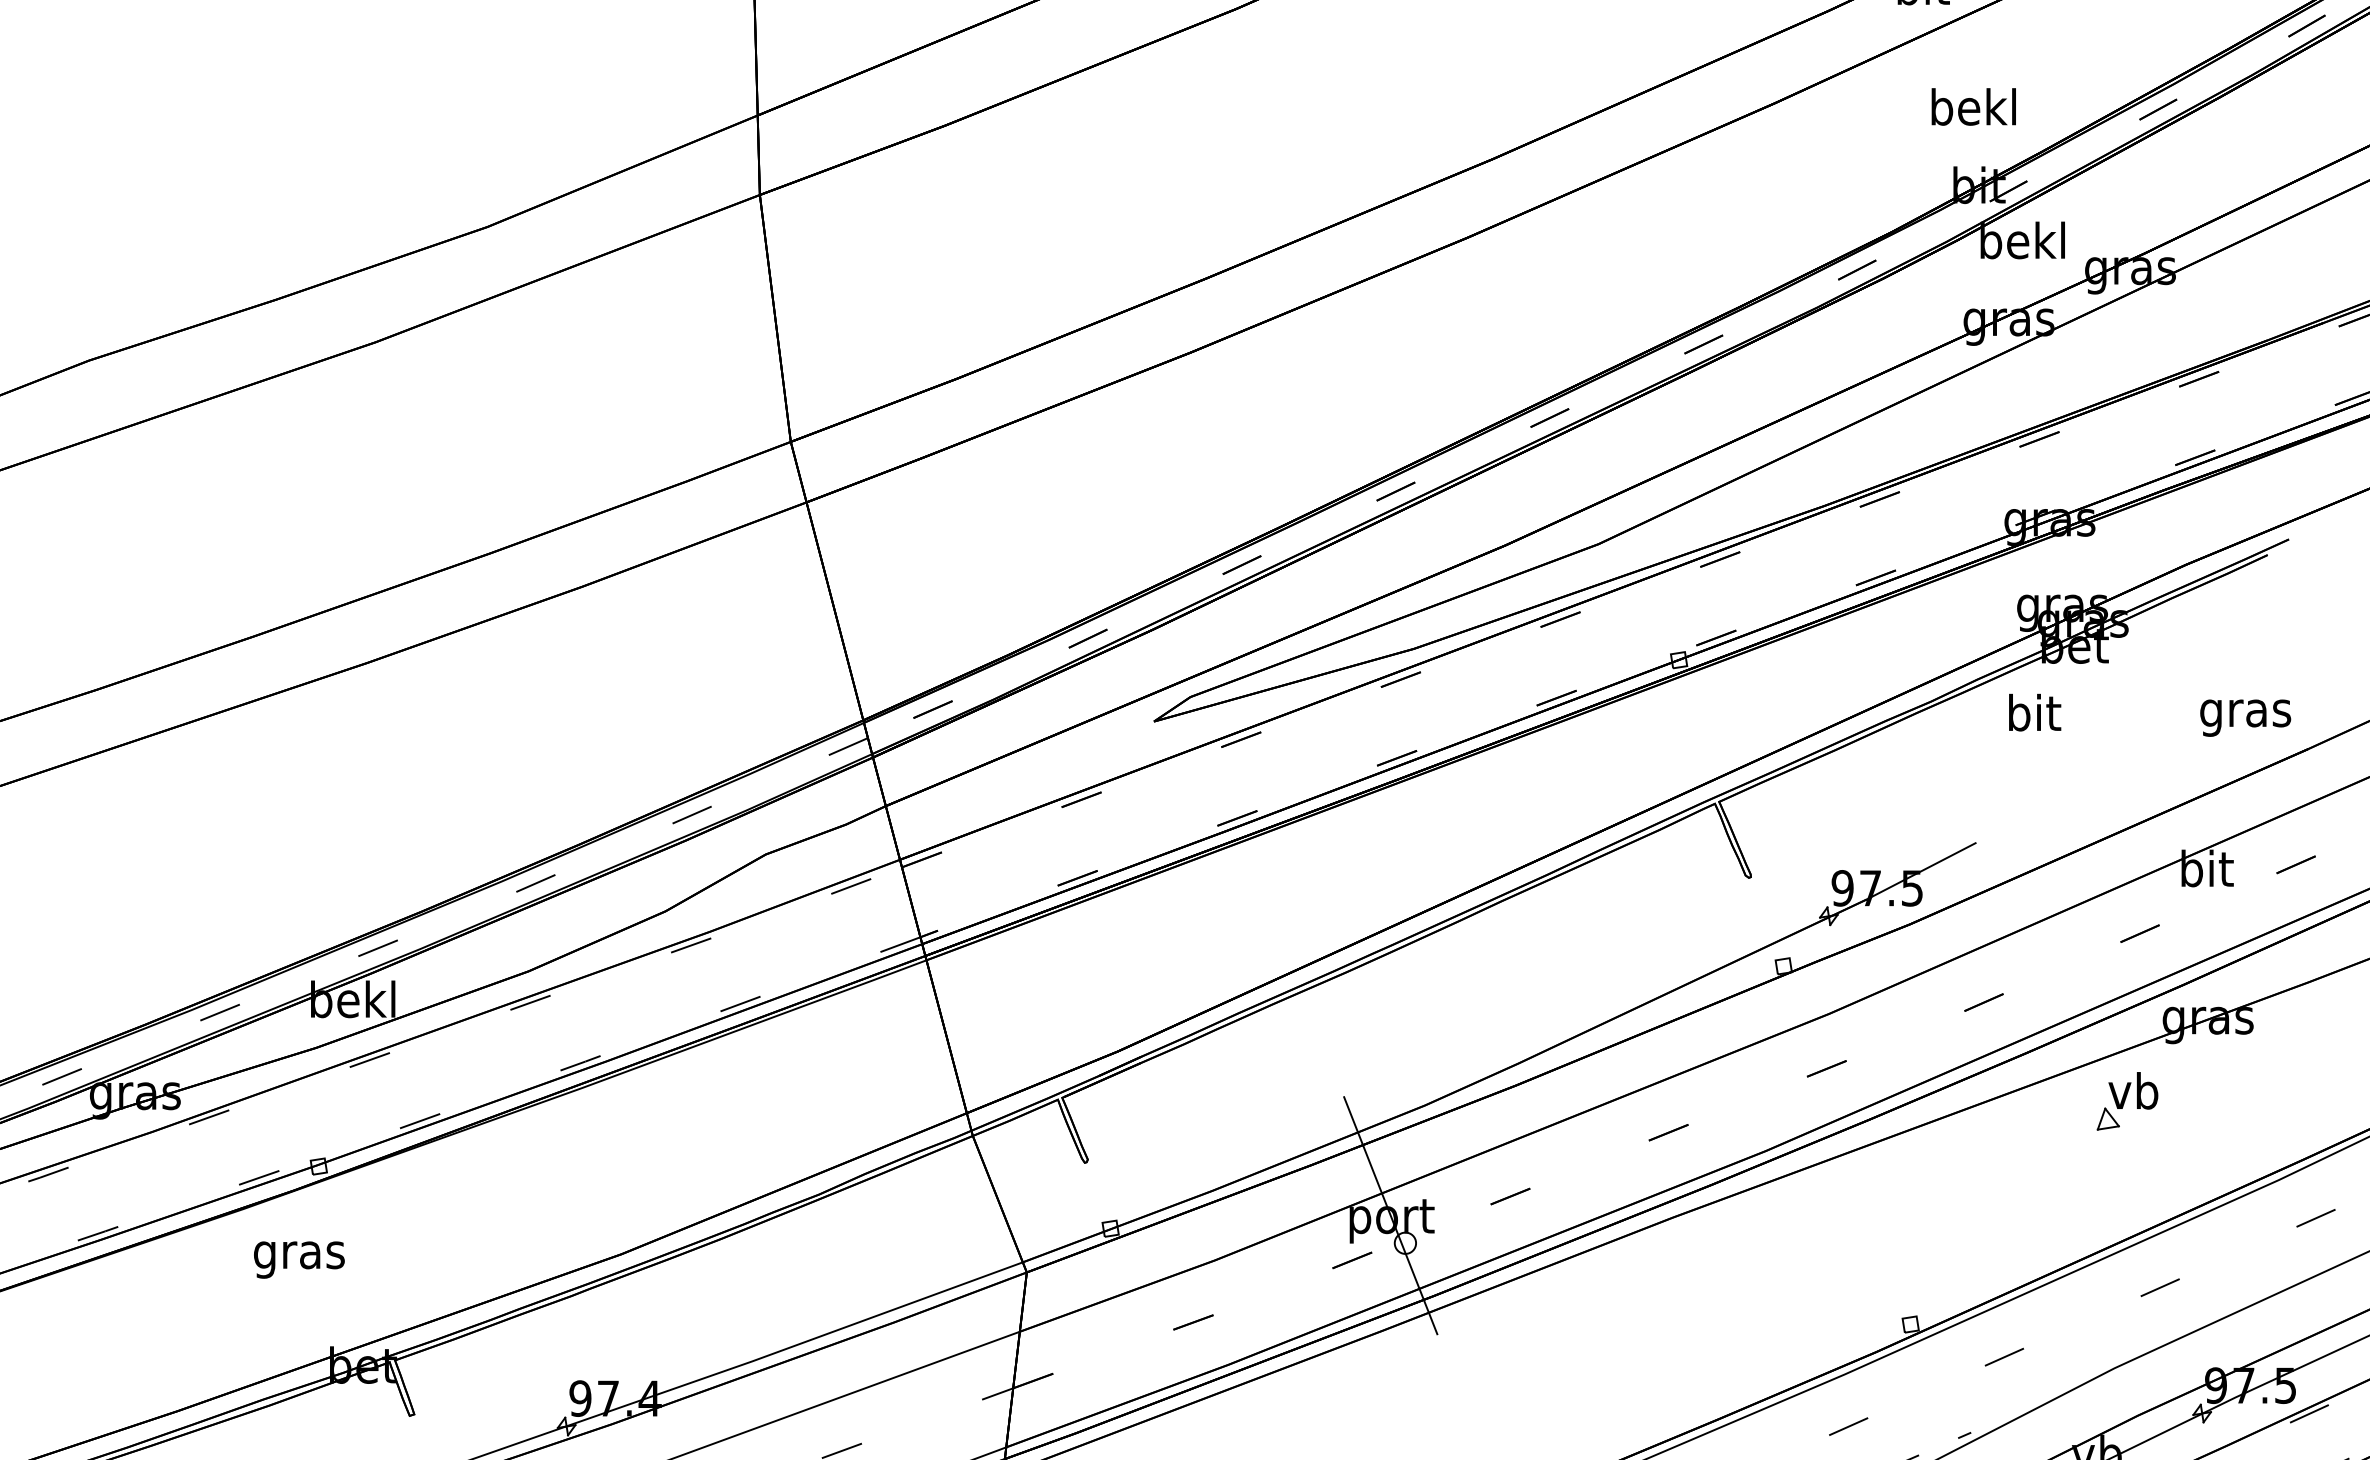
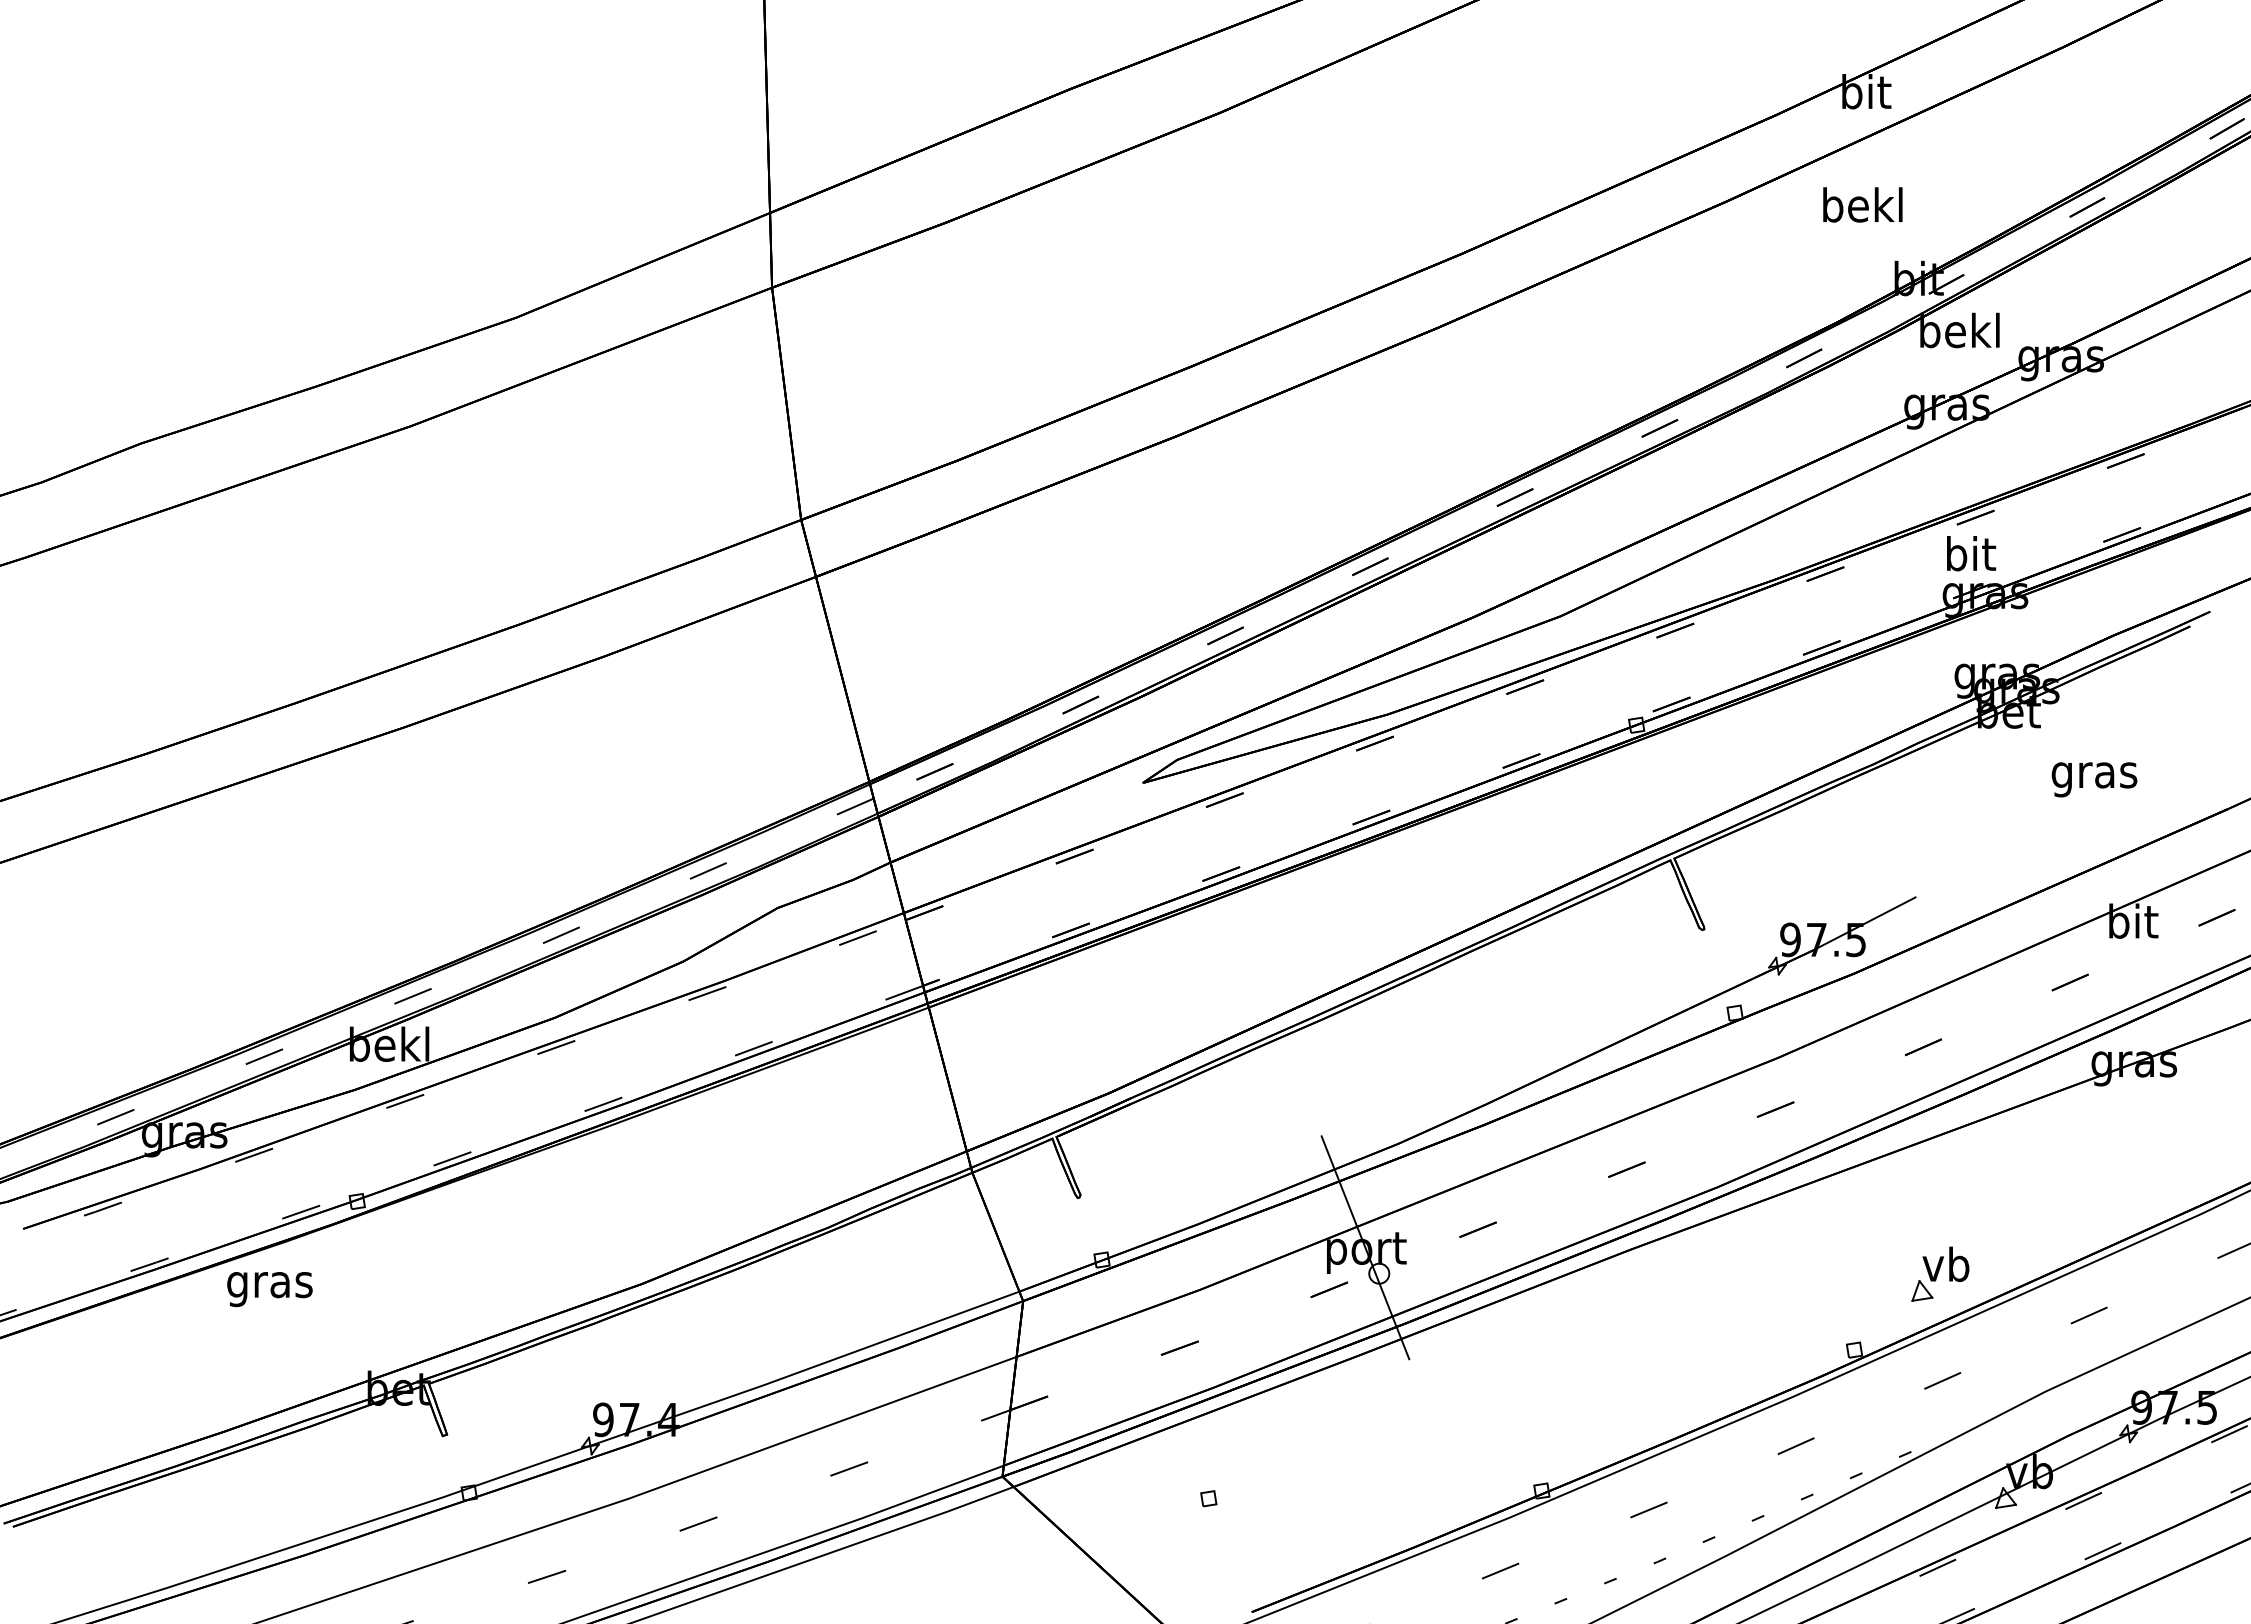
text: (1973, 106) -> (1862, 204), moved
text: (2035, 712) -> (1971, 553), moved
text: (2245, 717) -> (2094, 779), moved
part: (2127, 1100) -> (1940, 1273), moved
text: (298, 1260) -> (269, 1289), moved

